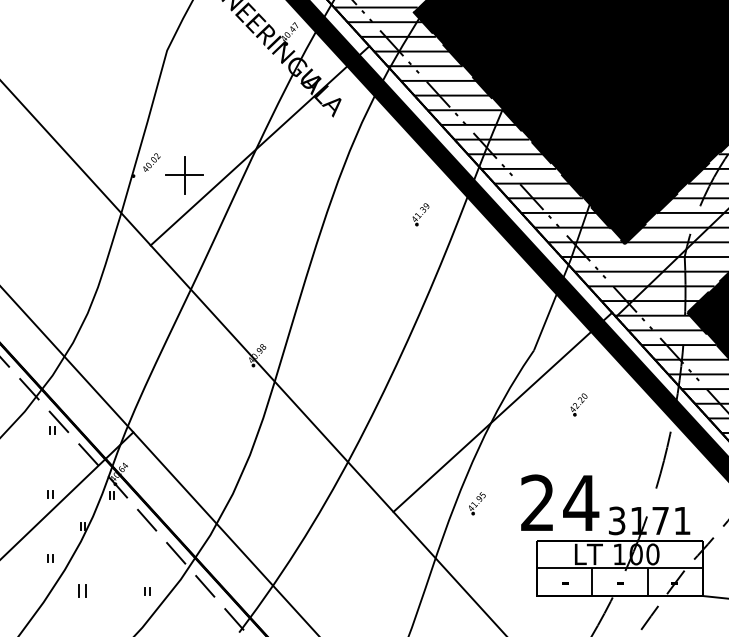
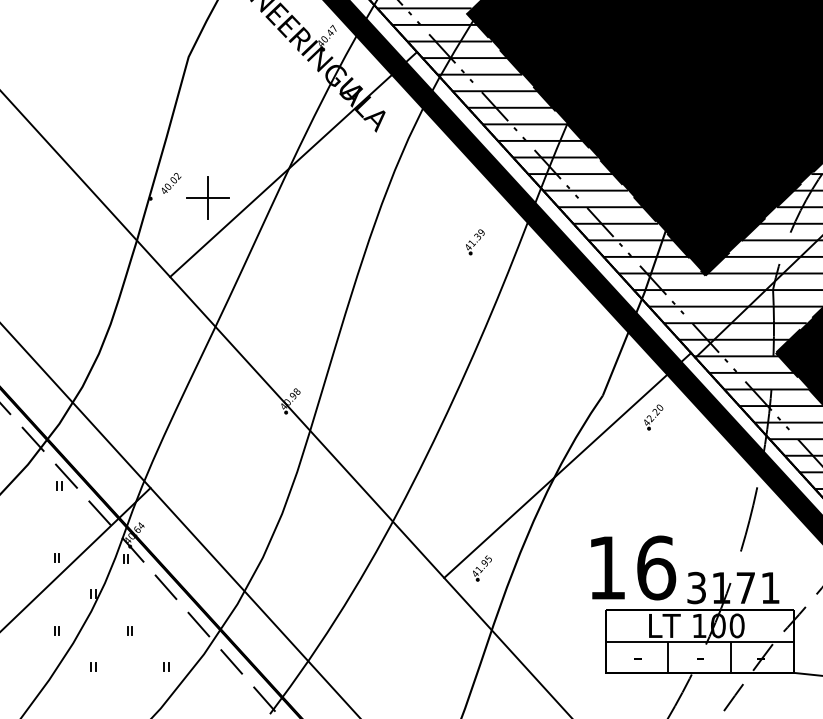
part: (578, 404) -> (653, 417), moved
text: (560, 502) -> (632, 567), 24 -> 16
part: (477, 503) -> (482, 568), moved
part: (114, 558) -> (129, 630), added
part: (82, 591) -> (93, 667), size x0.62

